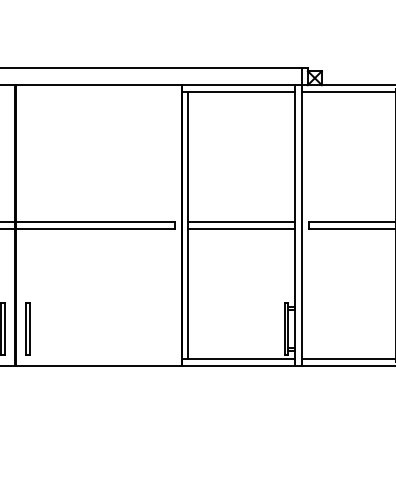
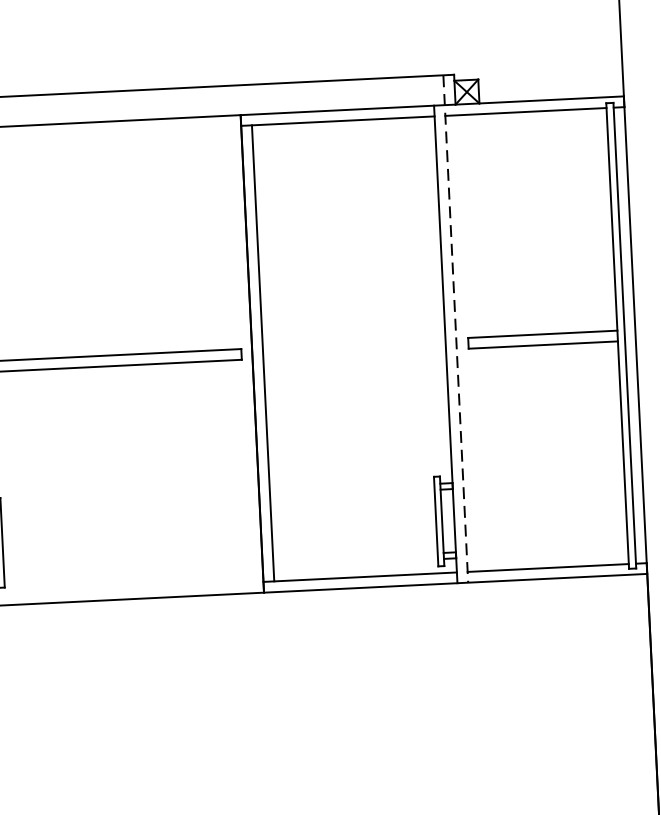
line: (301, 217) -> (455, 330), solid -> dashed
line: (241, 222) -> (354, 343), removed
line: (241, 228) -> (354, 354), removed

